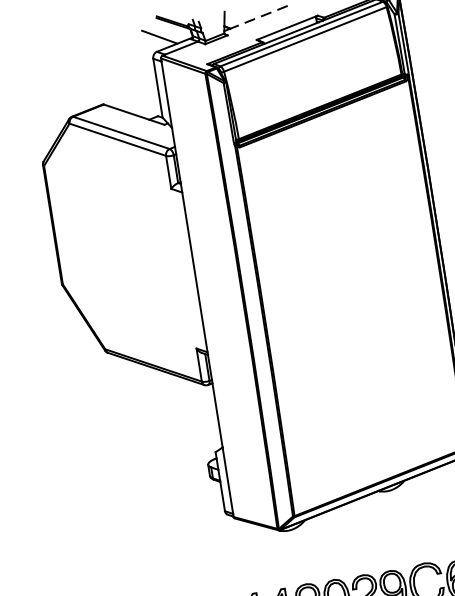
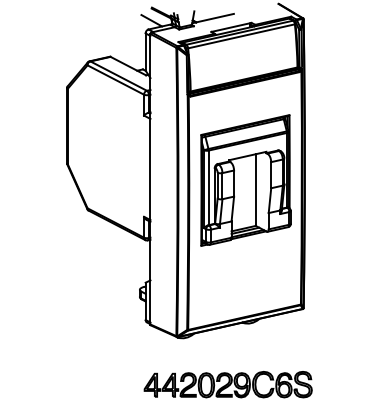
line: (258, 17) -> (214, 18), dashed -> solid
part: (347, 265) -> (245, 180), added

